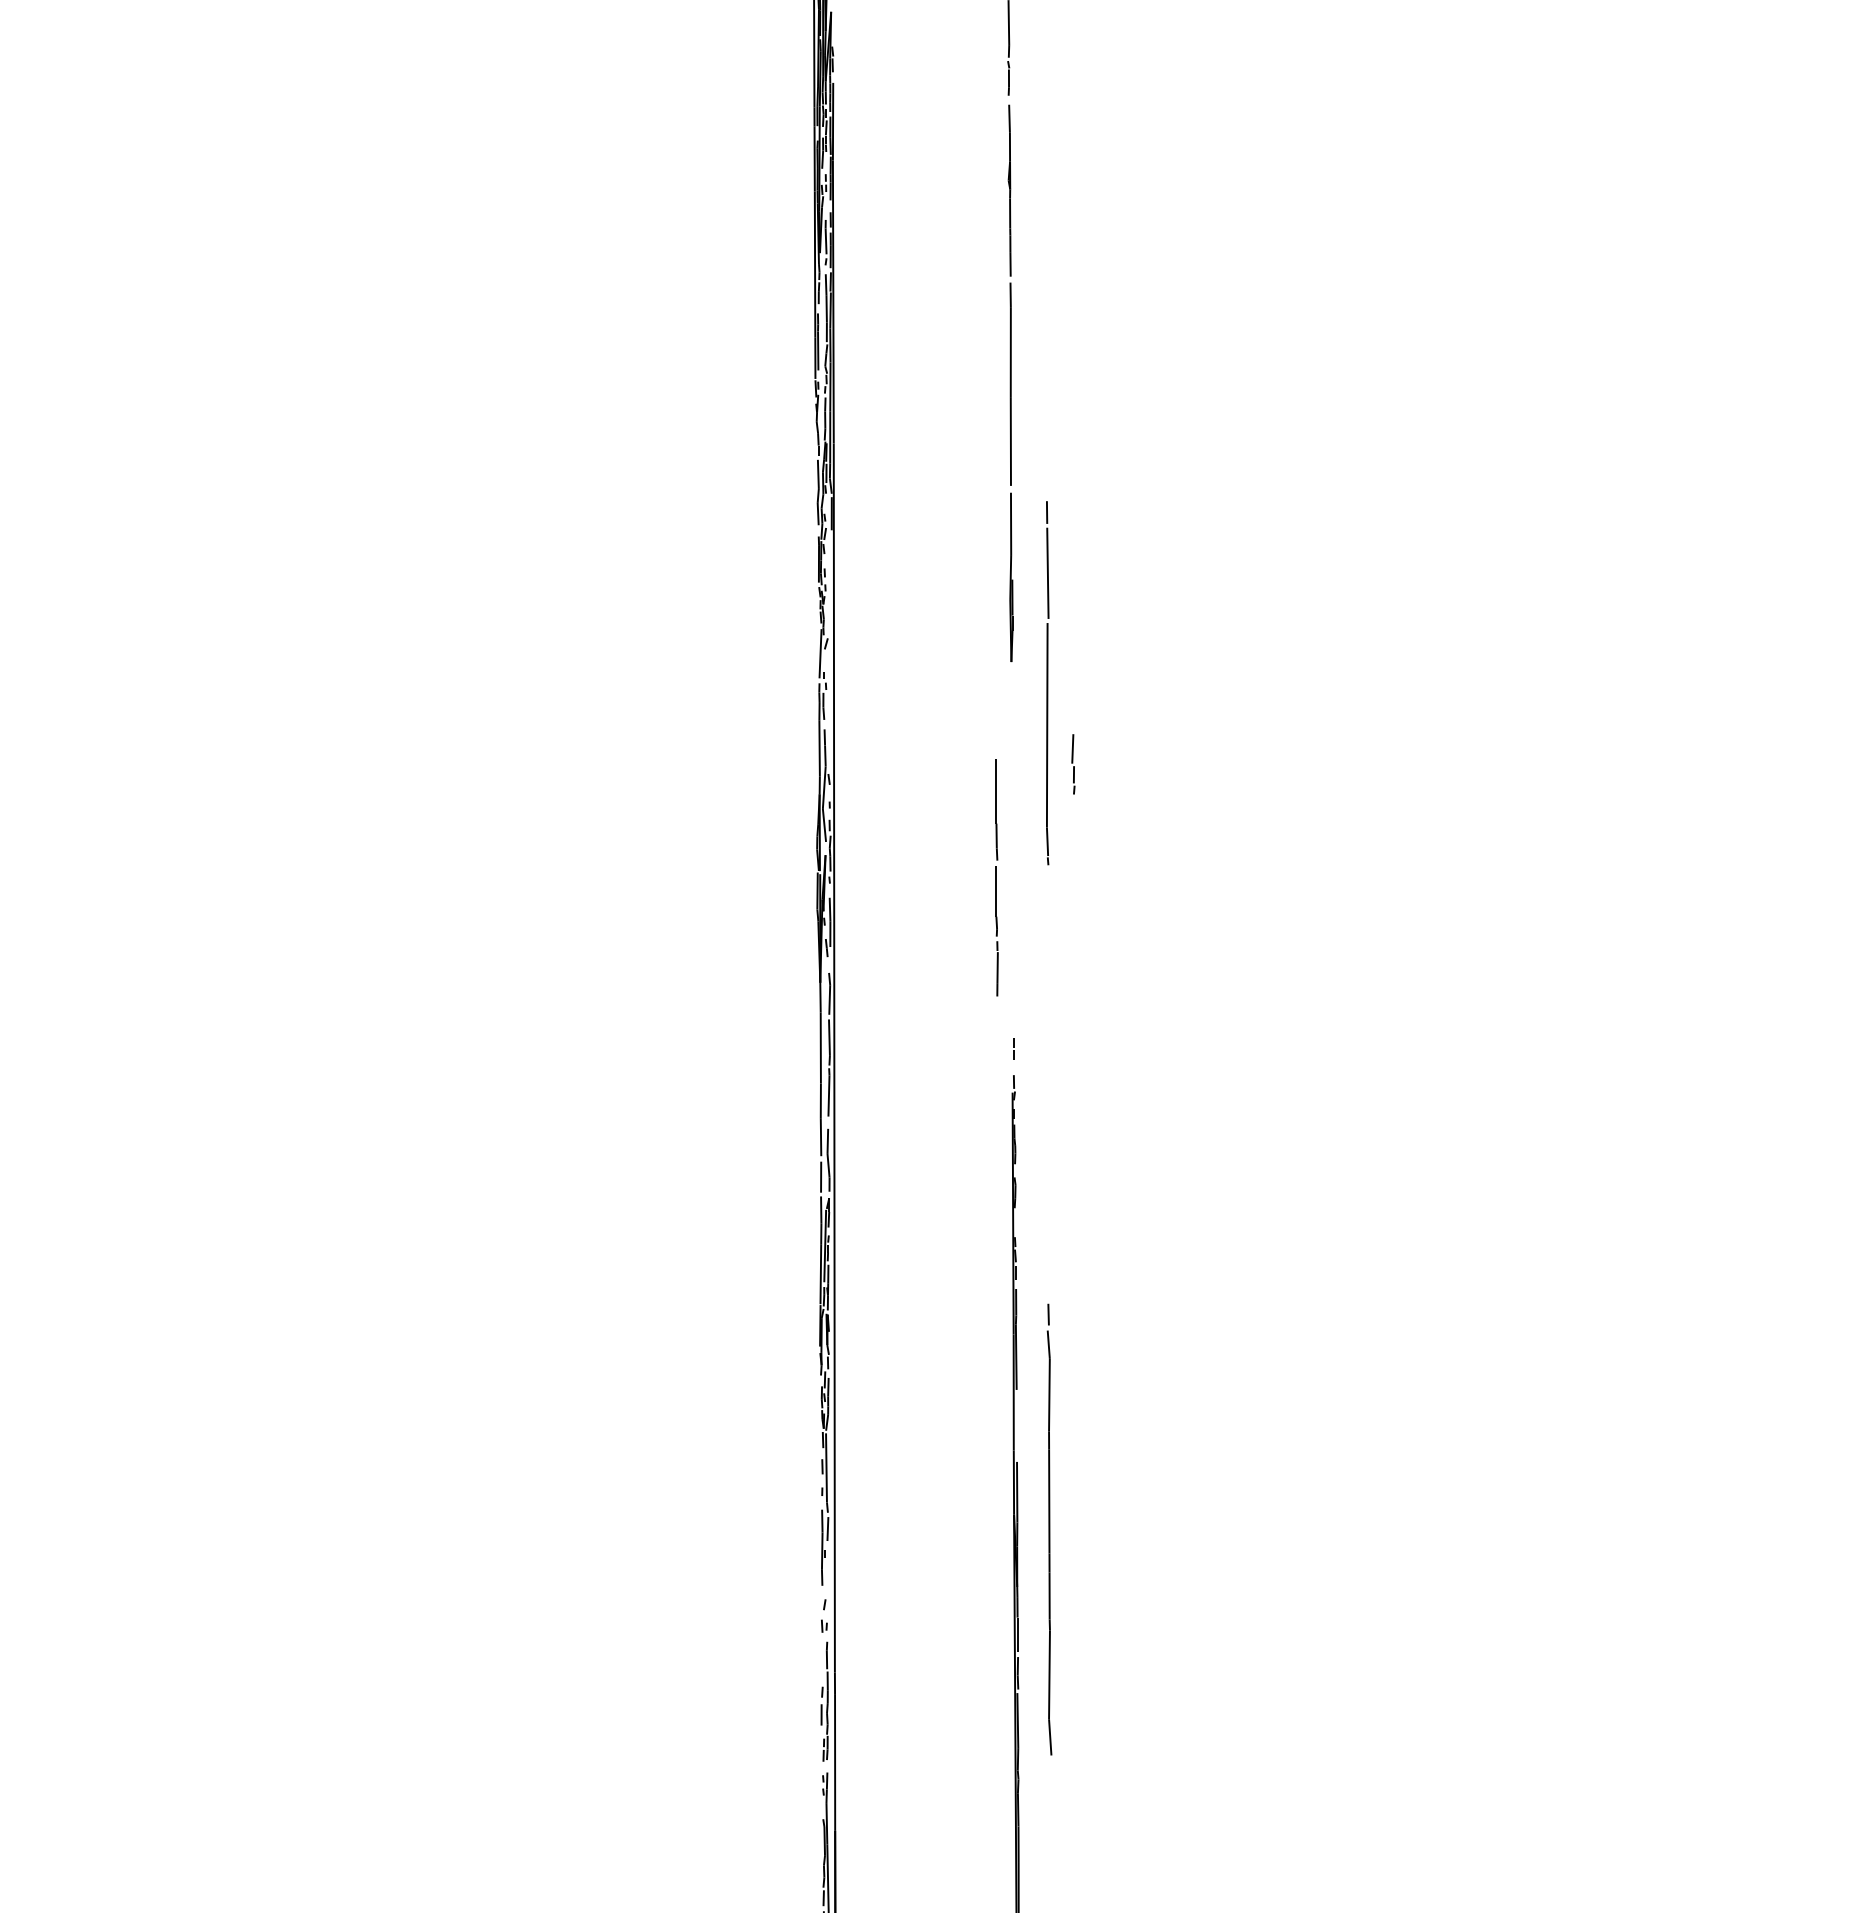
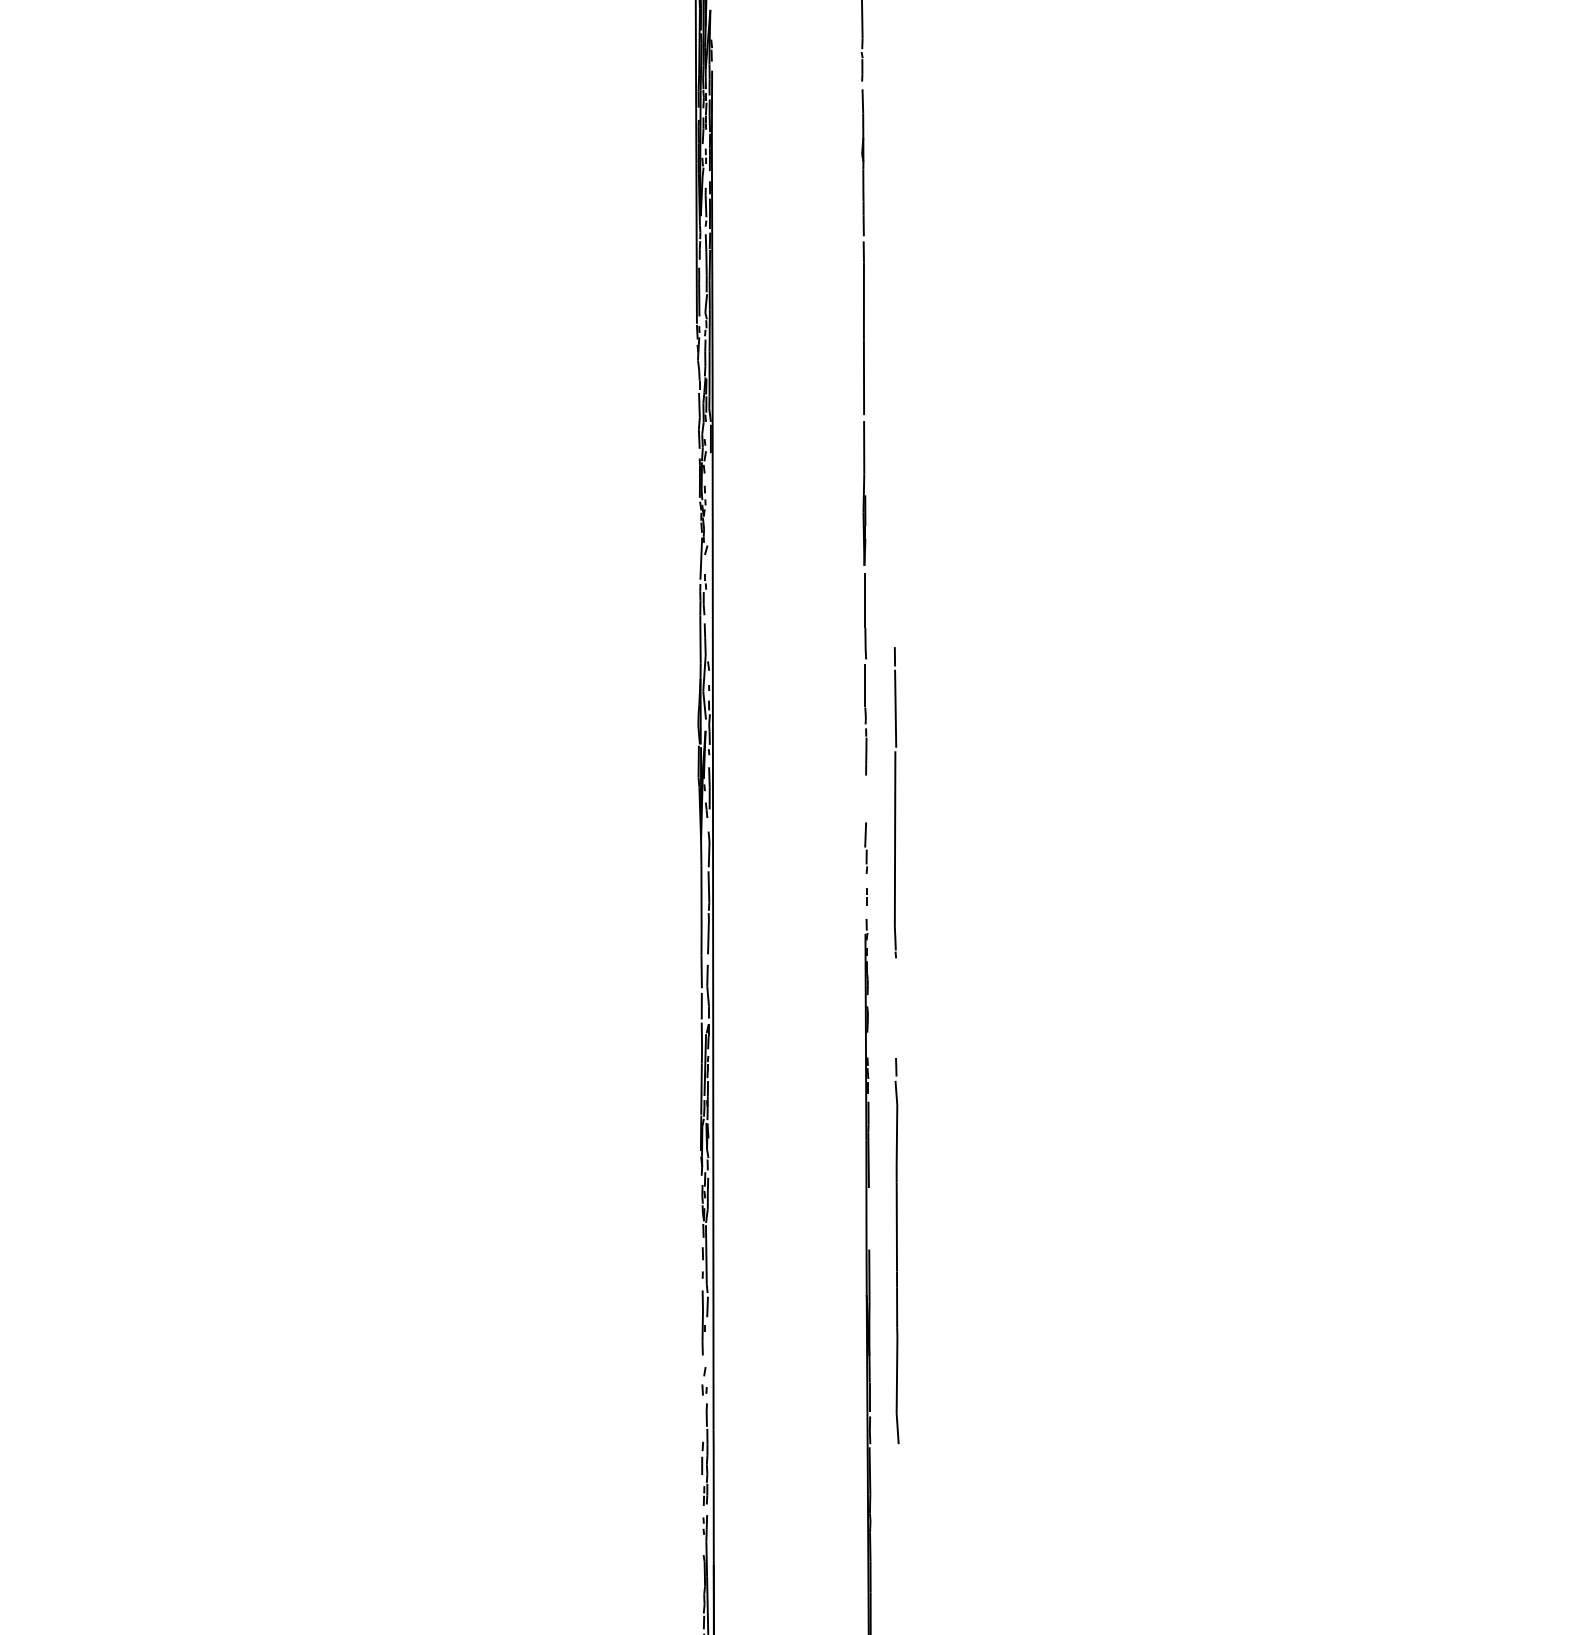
part: (1047, 683) -> (895, 802), moved
part: (1073, 764) -> (866, 848), moved
part: (996, 877) -> (865, 673), moved
part: (1049, 1529) -> (897, 1250), moved

